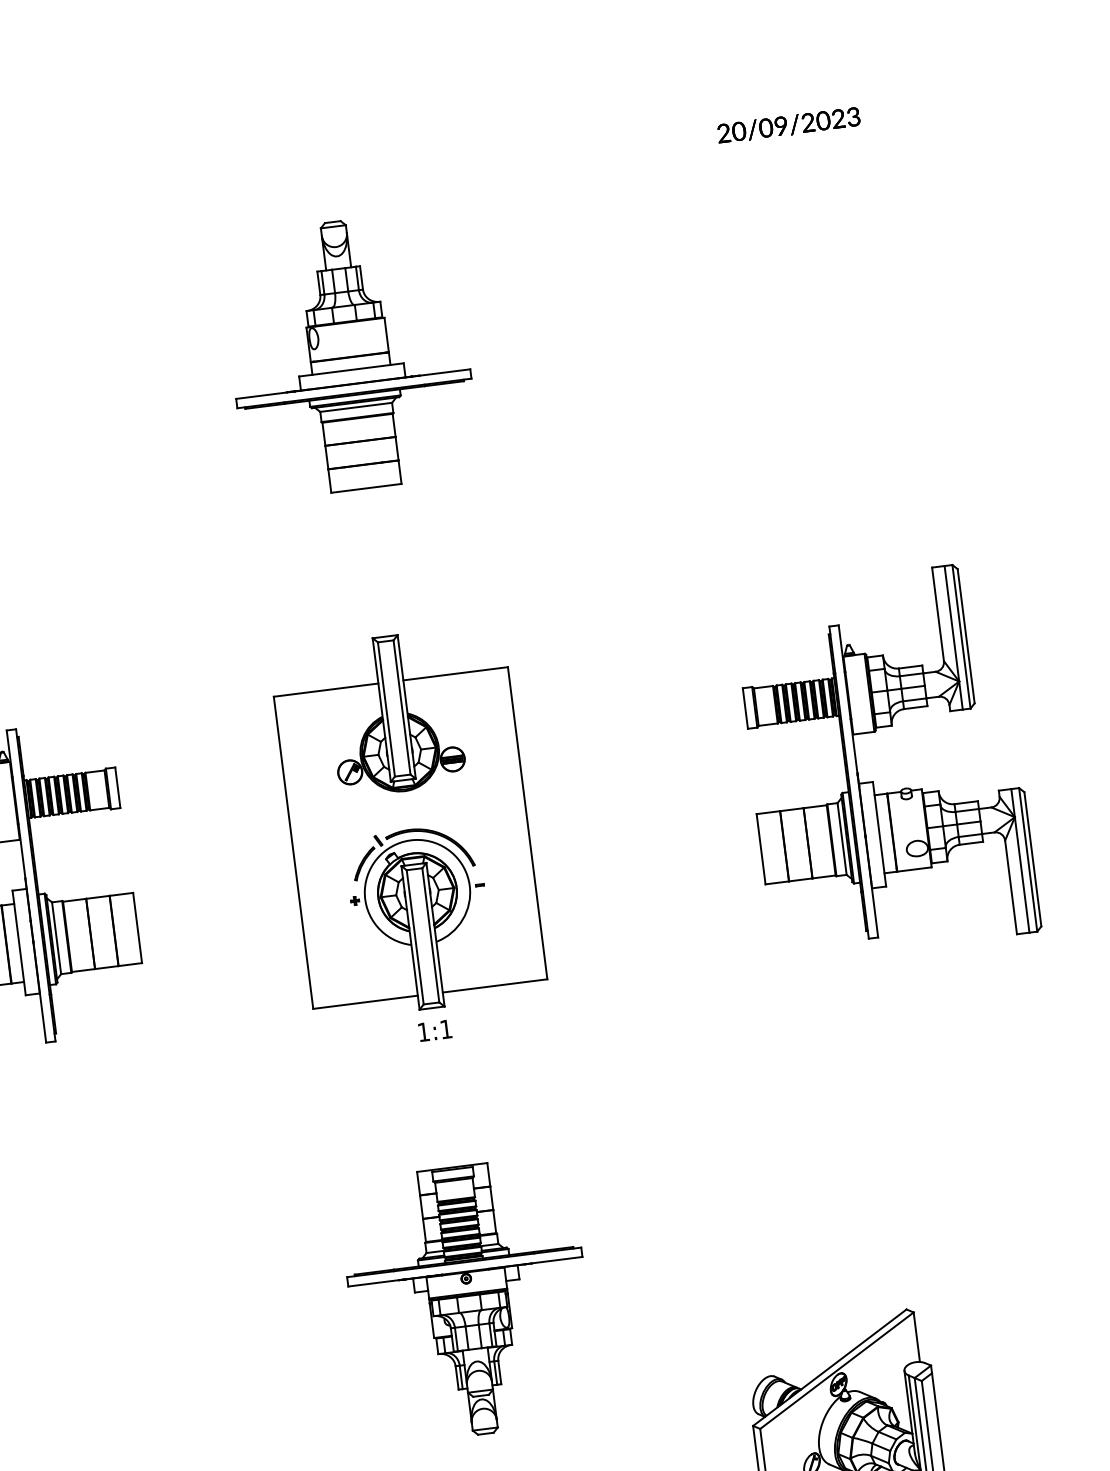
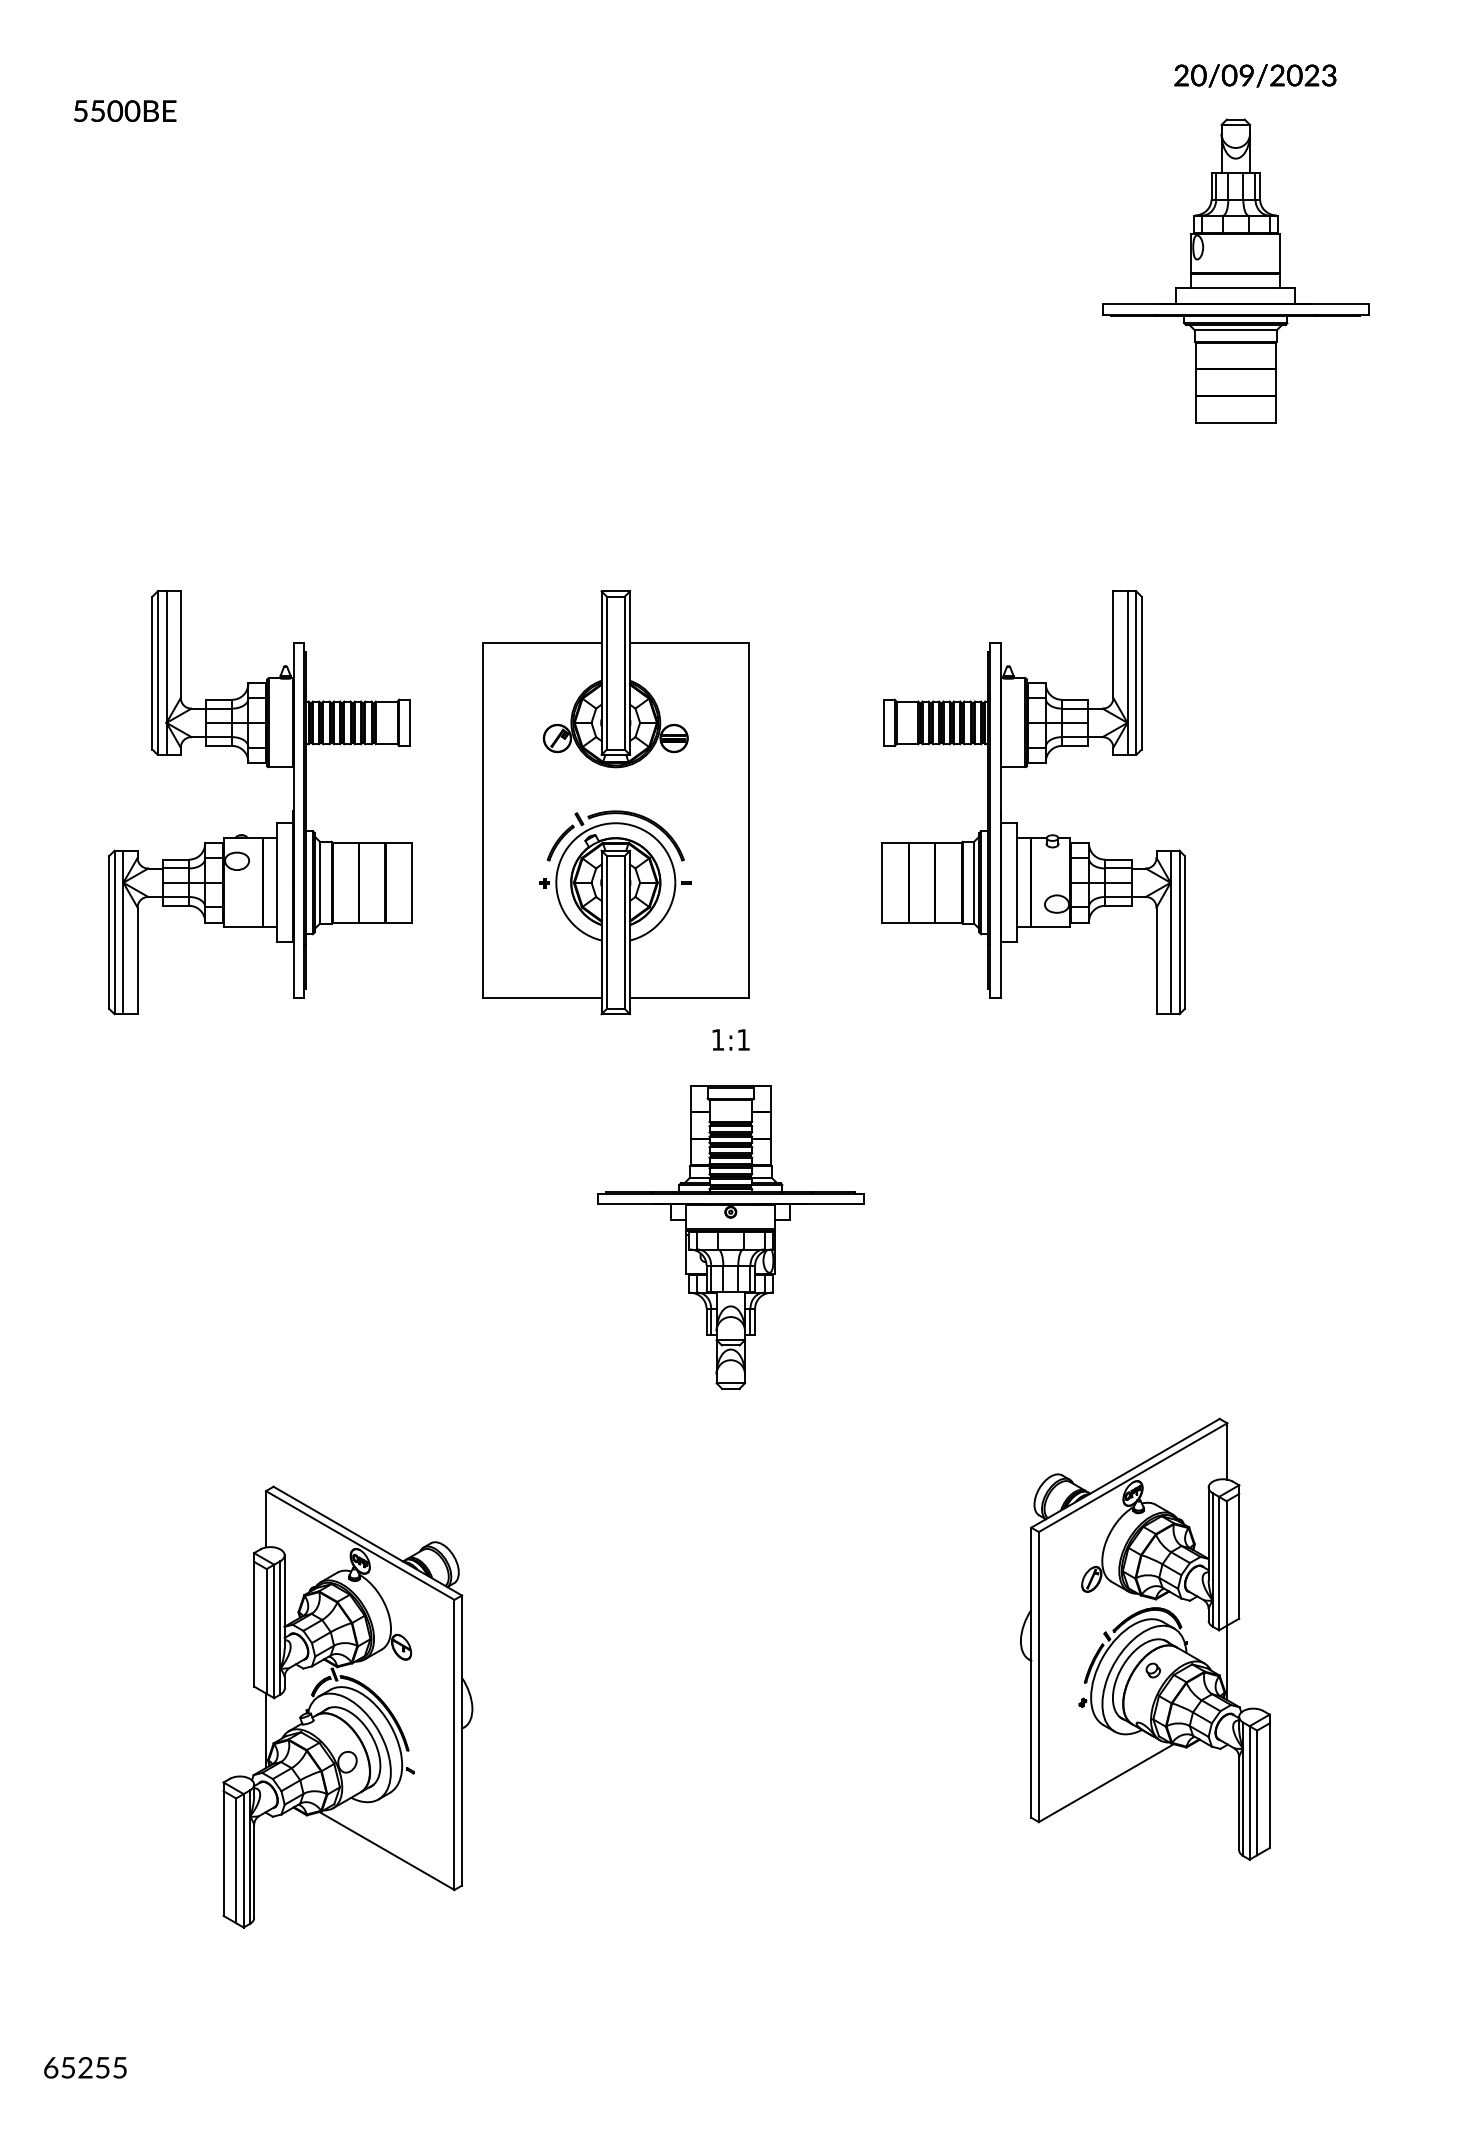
part: (349, 354) -> (1235, 270), moved
part: (873, 781) -> (1017, 822), moved
part: (408, 822) -> (615, 802), moved
part: (468, 1301) -> (730, 1237), moved

